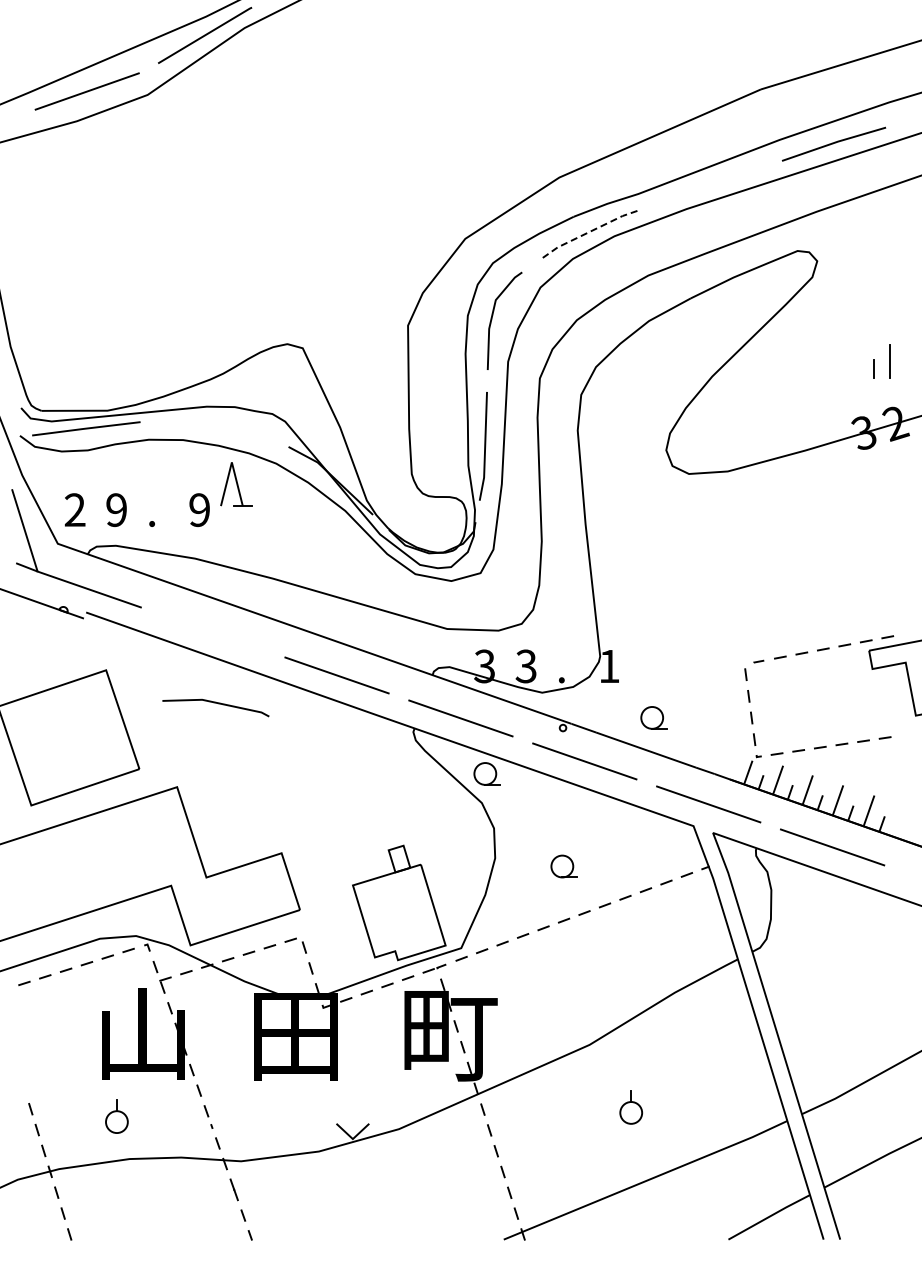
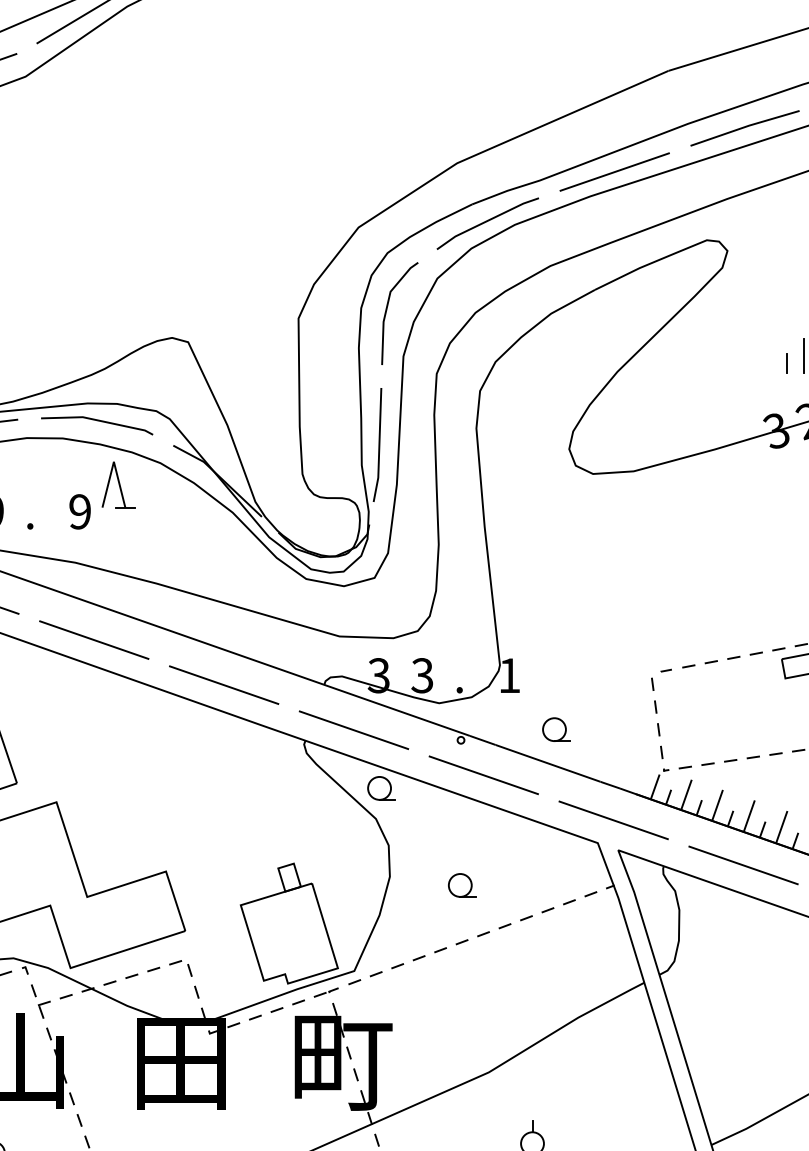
line: (709, 185) -> (614, 171), added
line: (587, 233) -> (486, 221), dashed -> solid
line: (212, 632) -> (93, 640), added
line: (215, 703) -> (96, 421), moved

